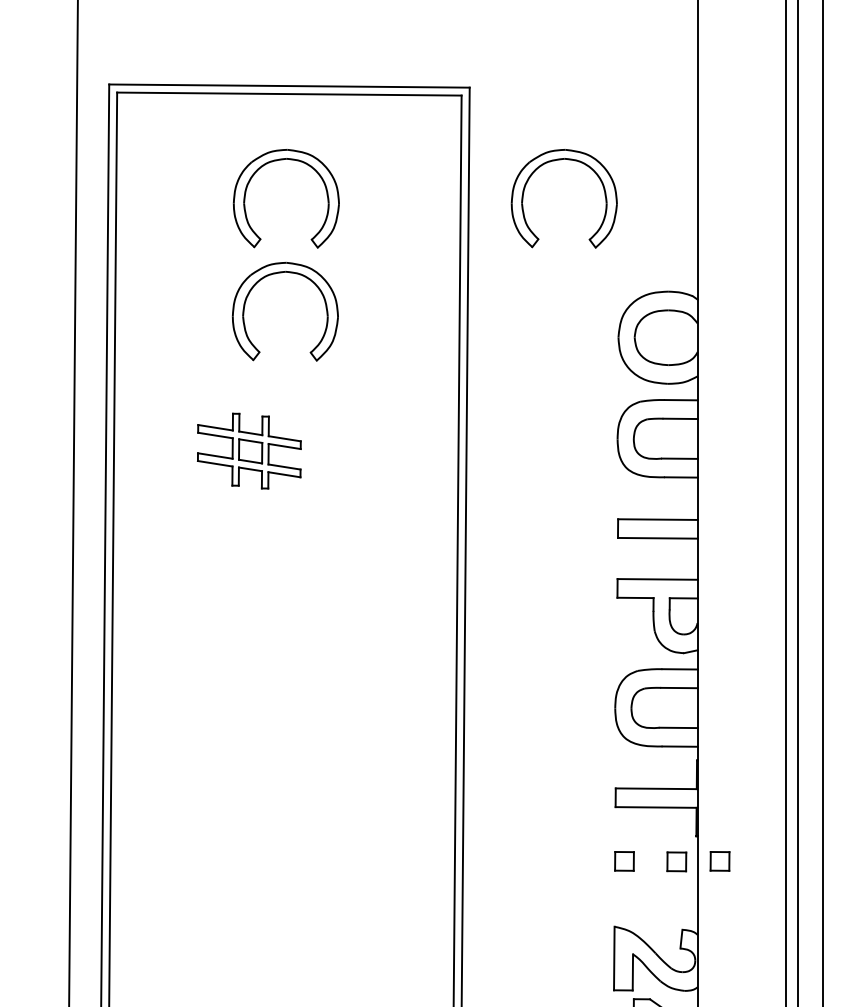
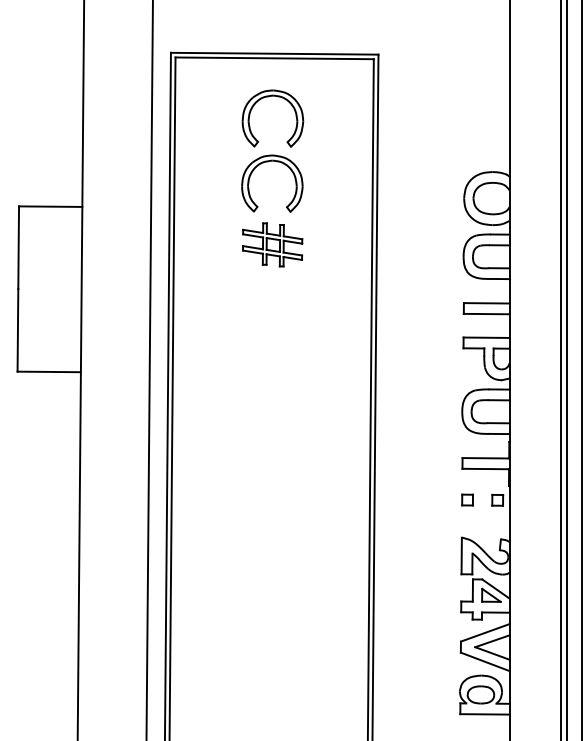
part: (556, 162) -> (428, 97), removed
part: (249, 450) -> (272, 244), moved
part: (719, 860) -> (522, 499), removed

